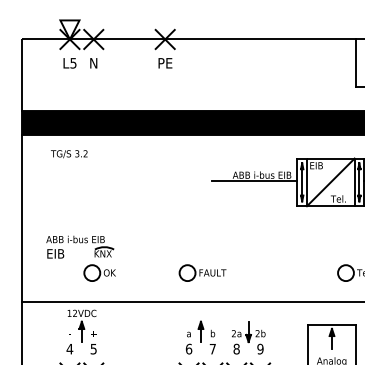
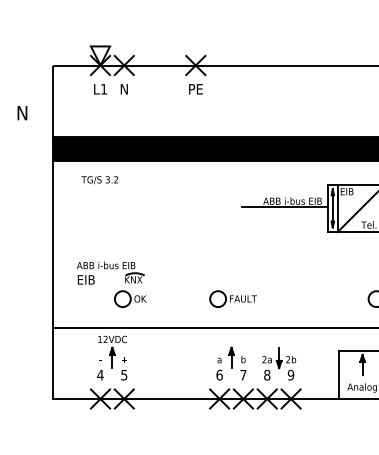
text: (72, 63) -> (103, 89), L5 -> L1

